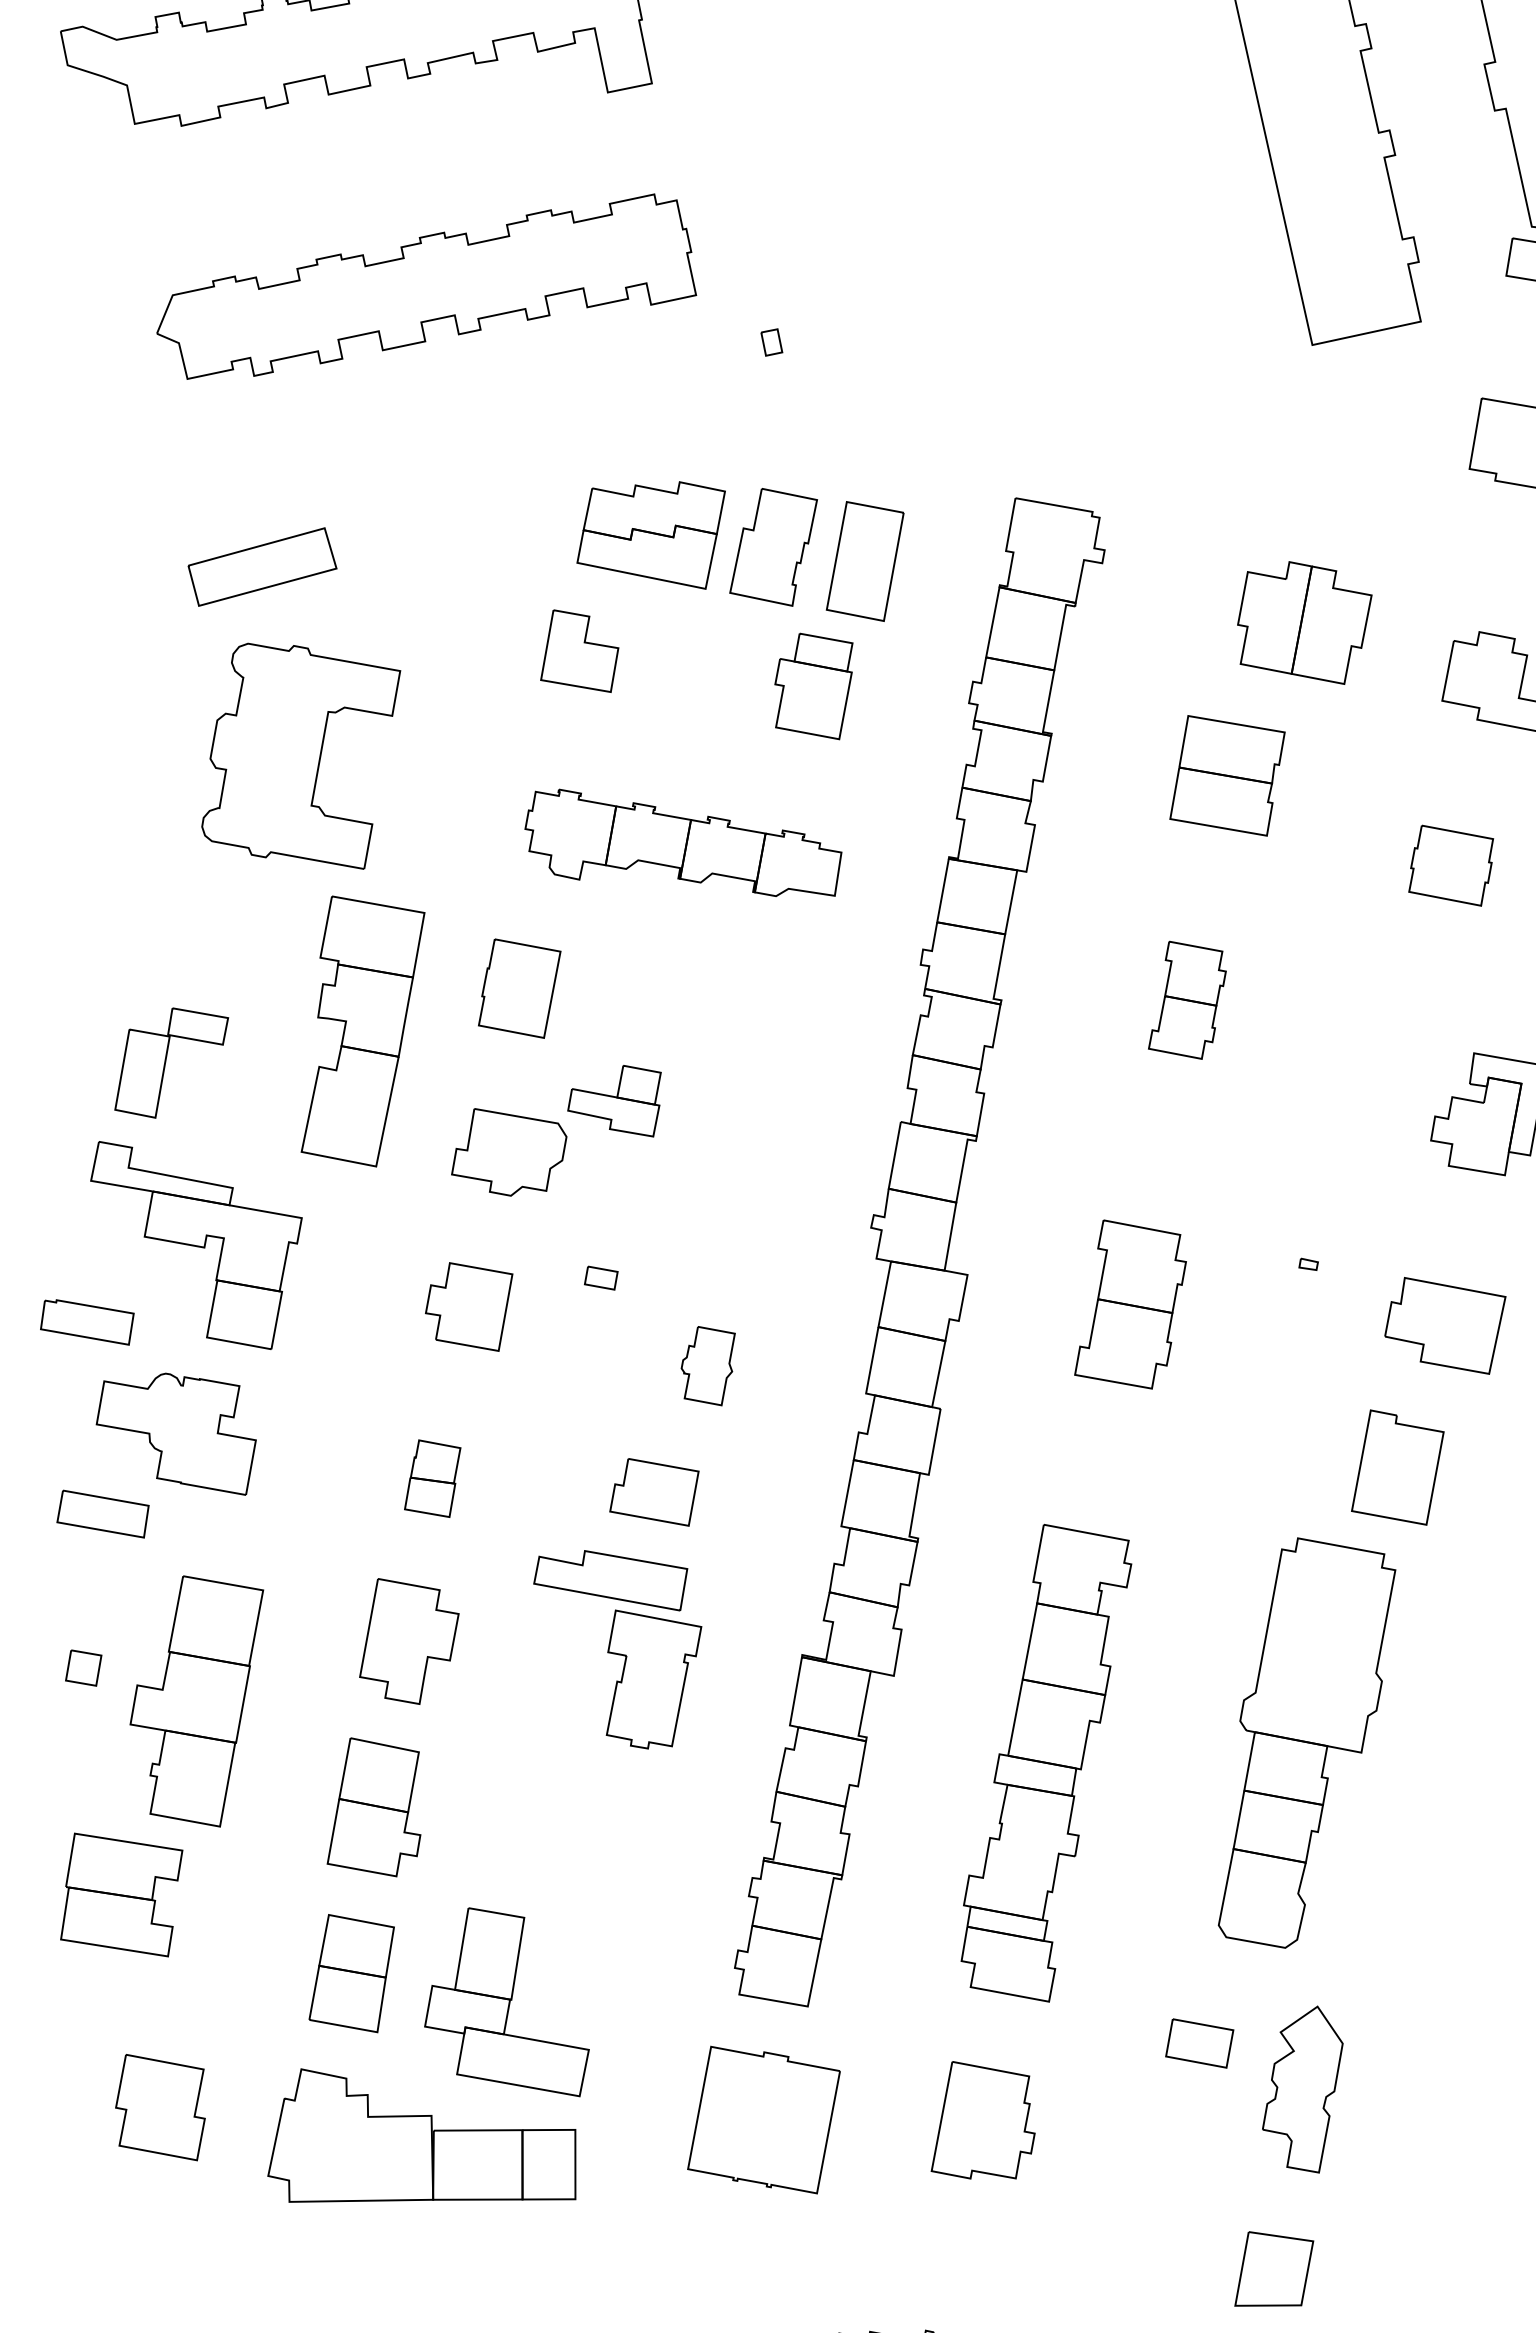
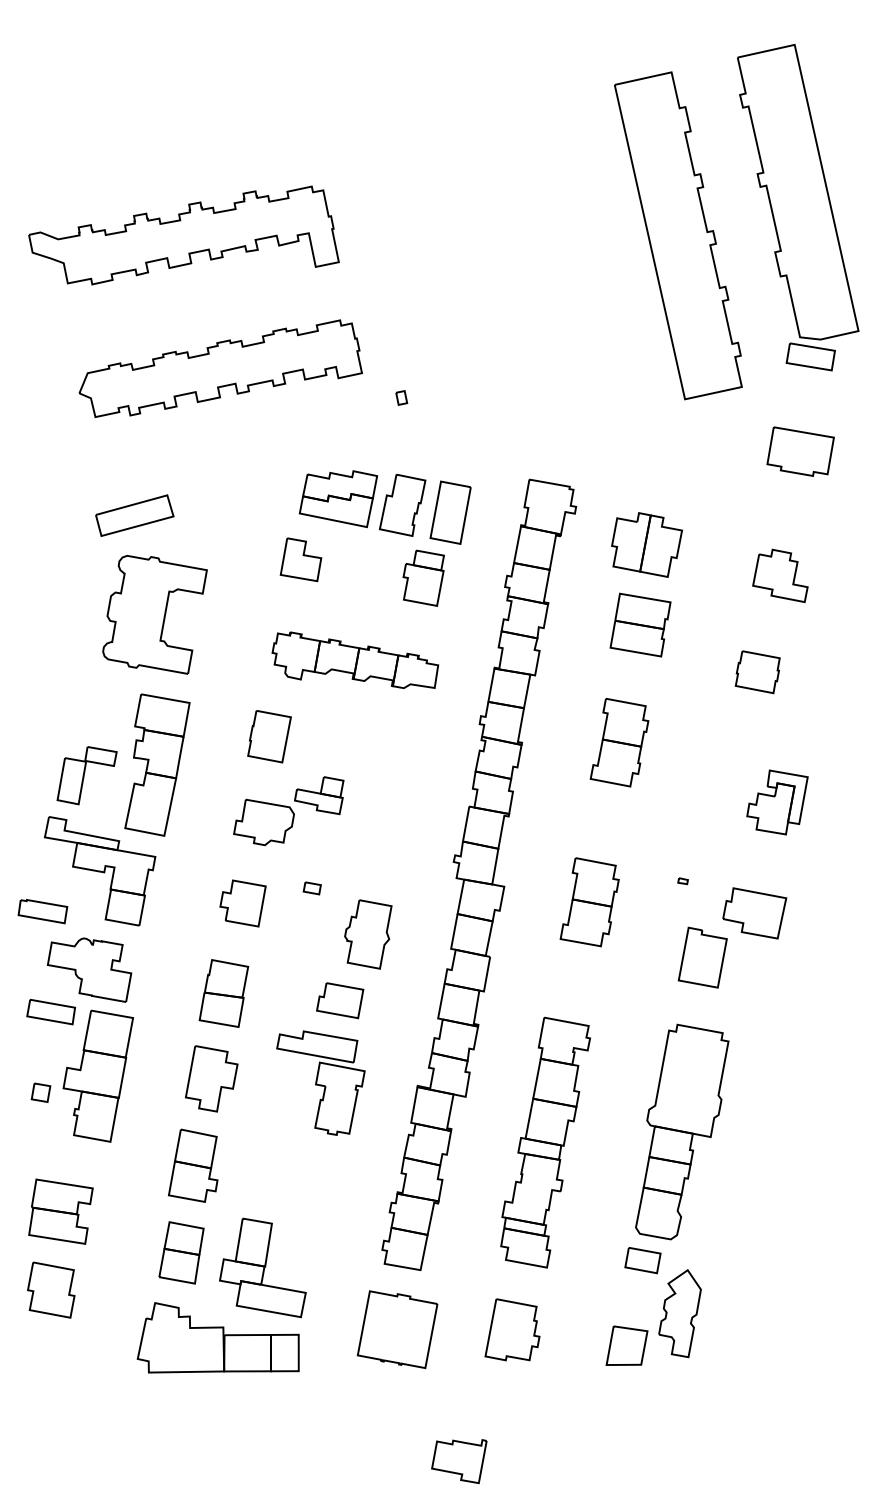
part: (1303, 622) -> (646, 544), moved
part: (1187, 999) -> (619, 742), size x1.43
part: (363, 1030) -> (157, 764), moved
part: (708, 1366) -> (368, 934), size x1.67
part: (1397, 1467) -> (702, 957), moved
part: (431, 1478) -> (223, 993), size x1.67
part: (197, 1700) -> (98, 1075), moved
part: (1198, 2043) -> (642, 1260), moved
part: (160, 2106) -> (51, 1289), moved
part: (1273, 2268) -> (626, 1345), moved

